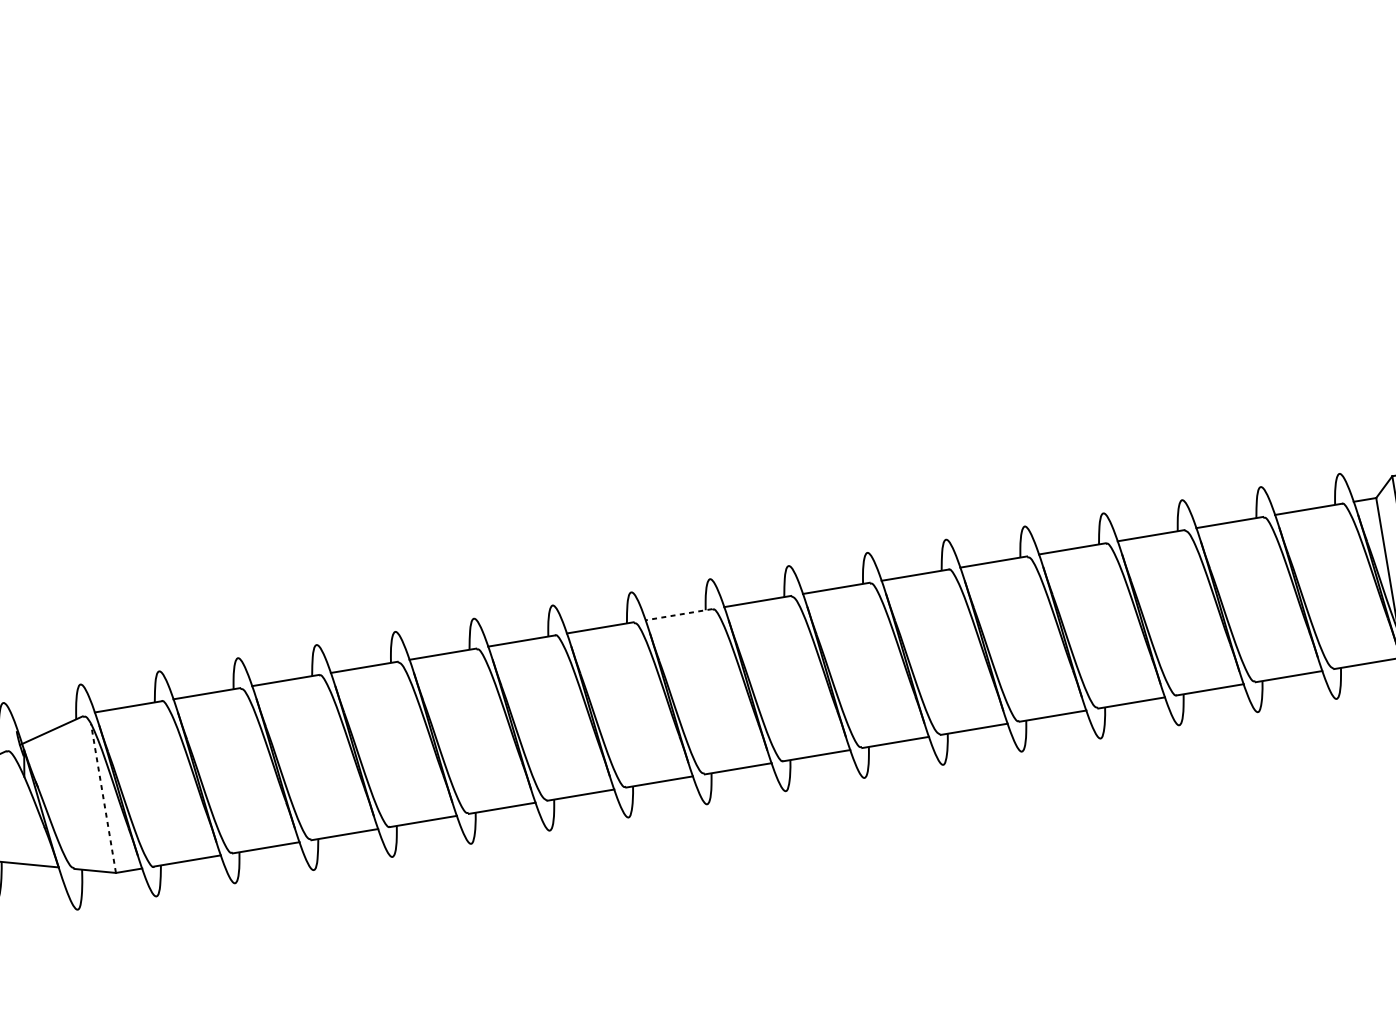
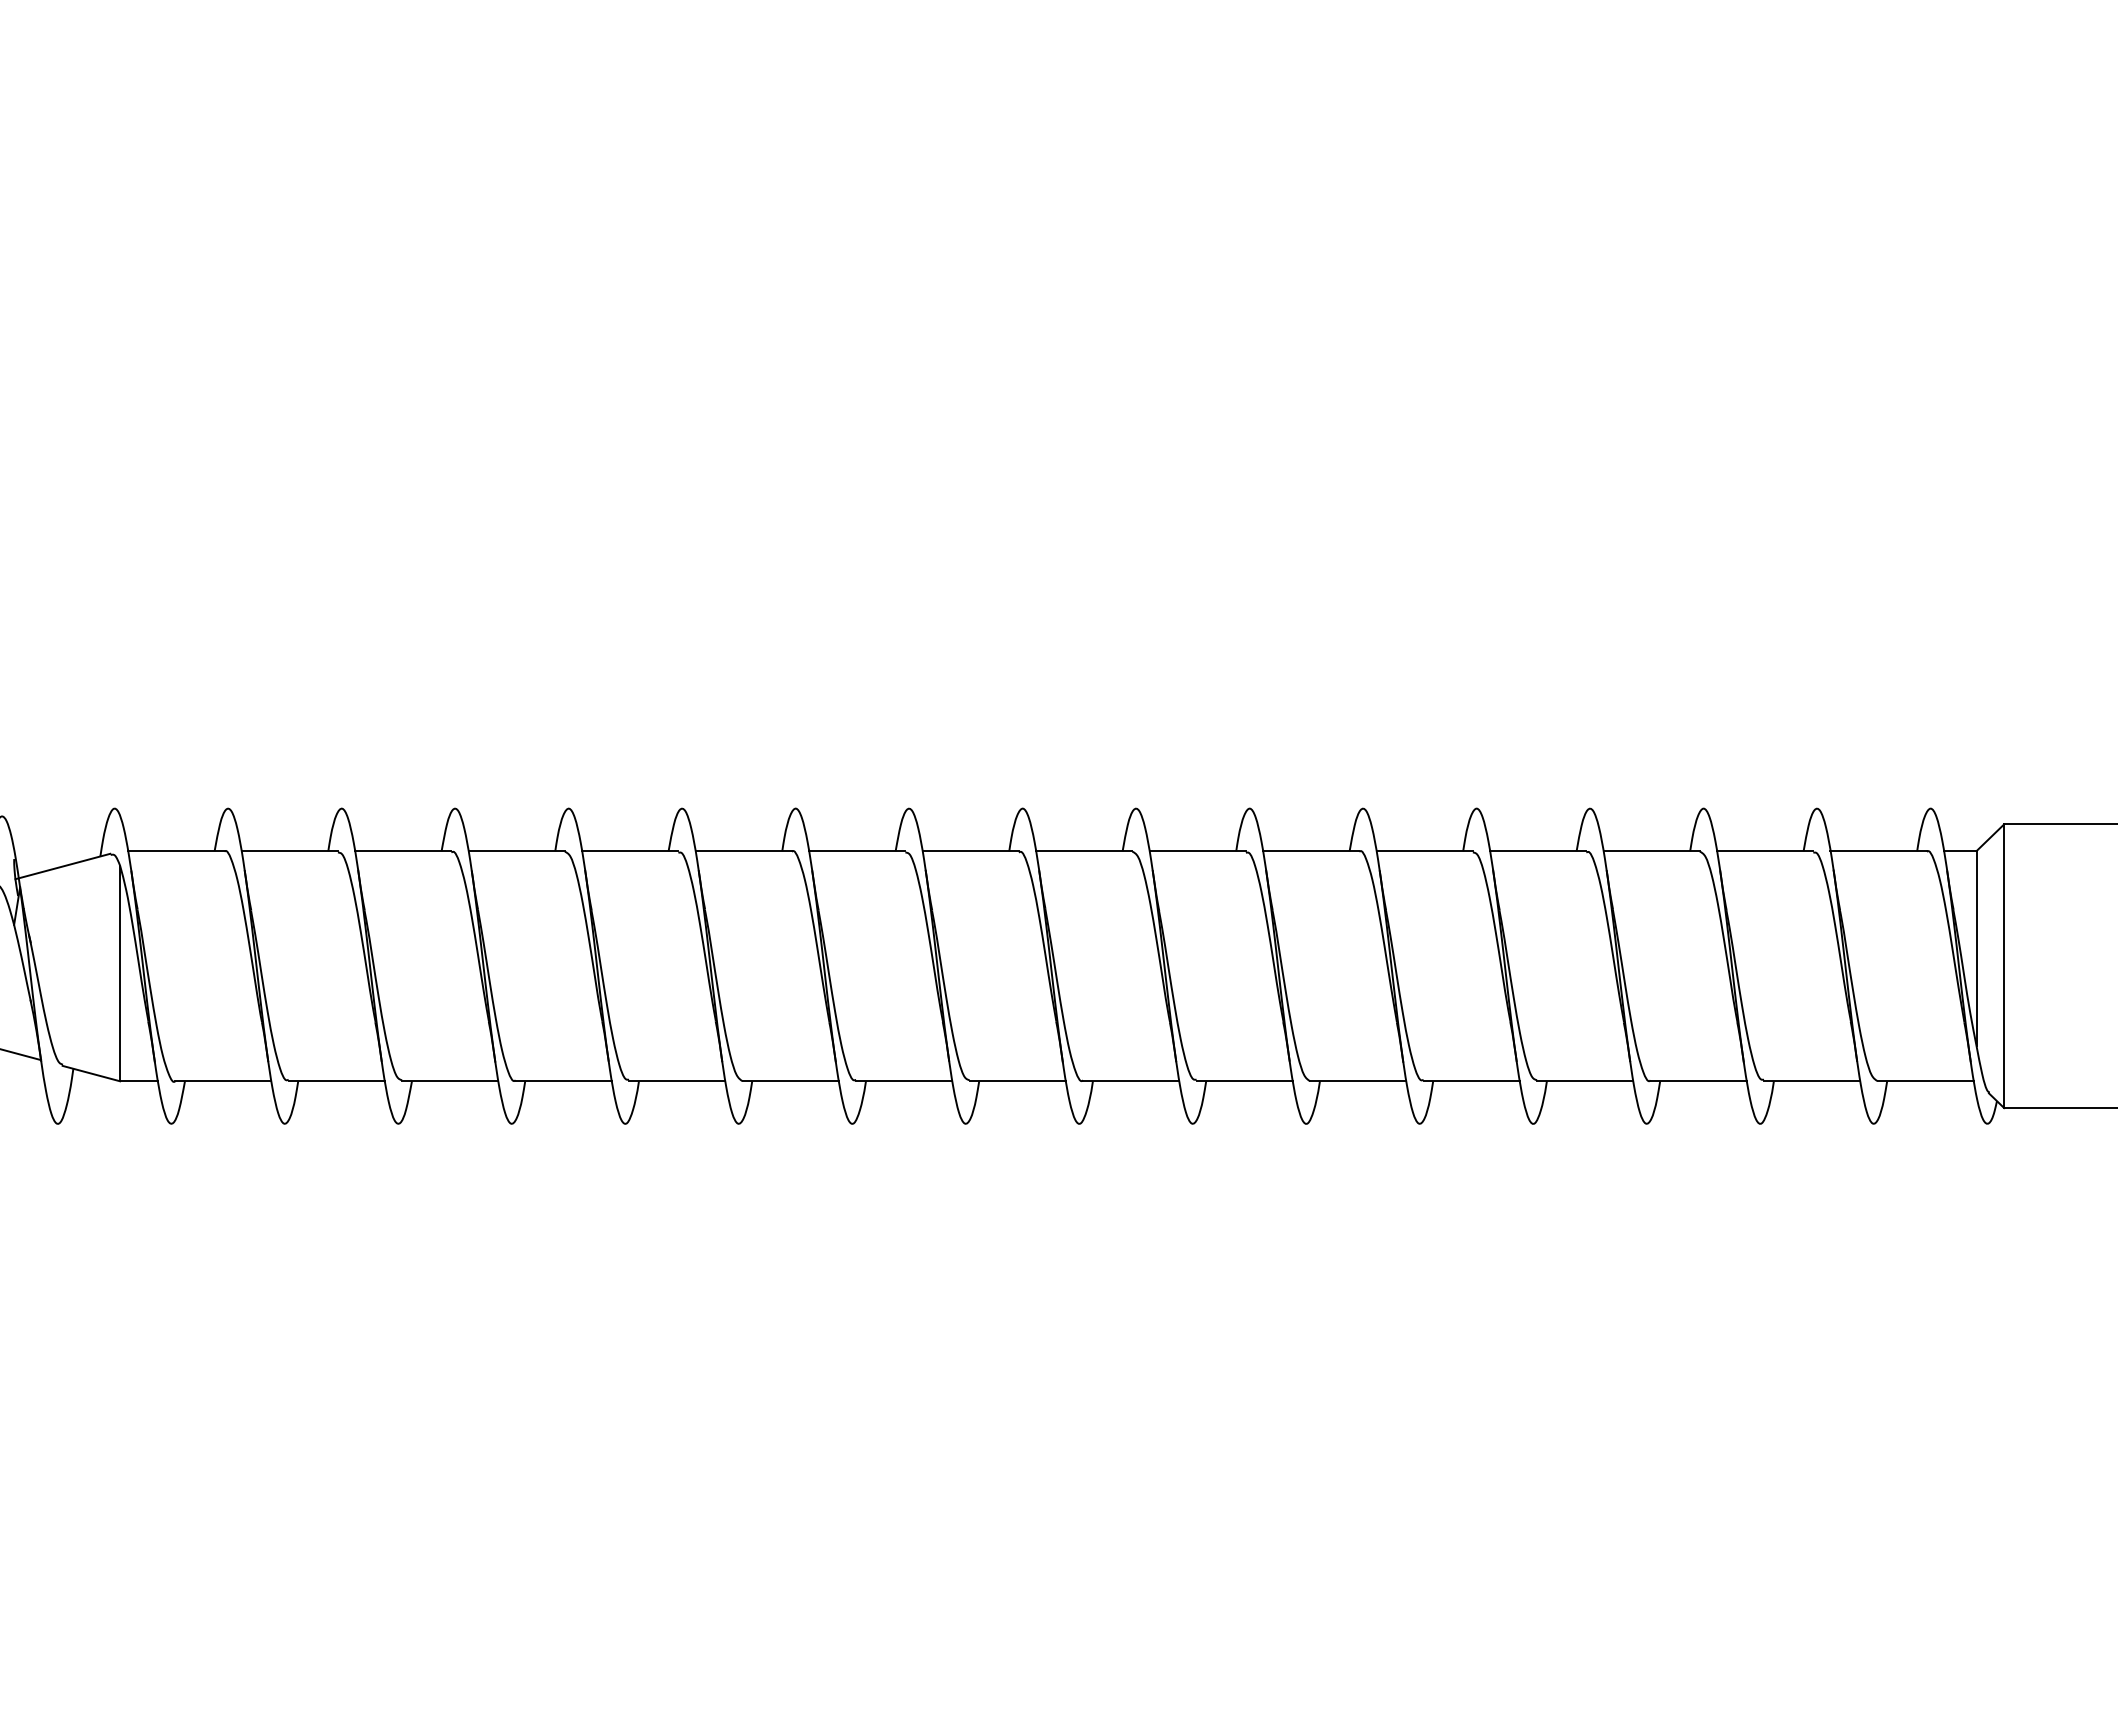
line: (678, 614) -> (970, 851), dashed -> solid
line: (103, 798) -> (120, 973), dashed -> solid

